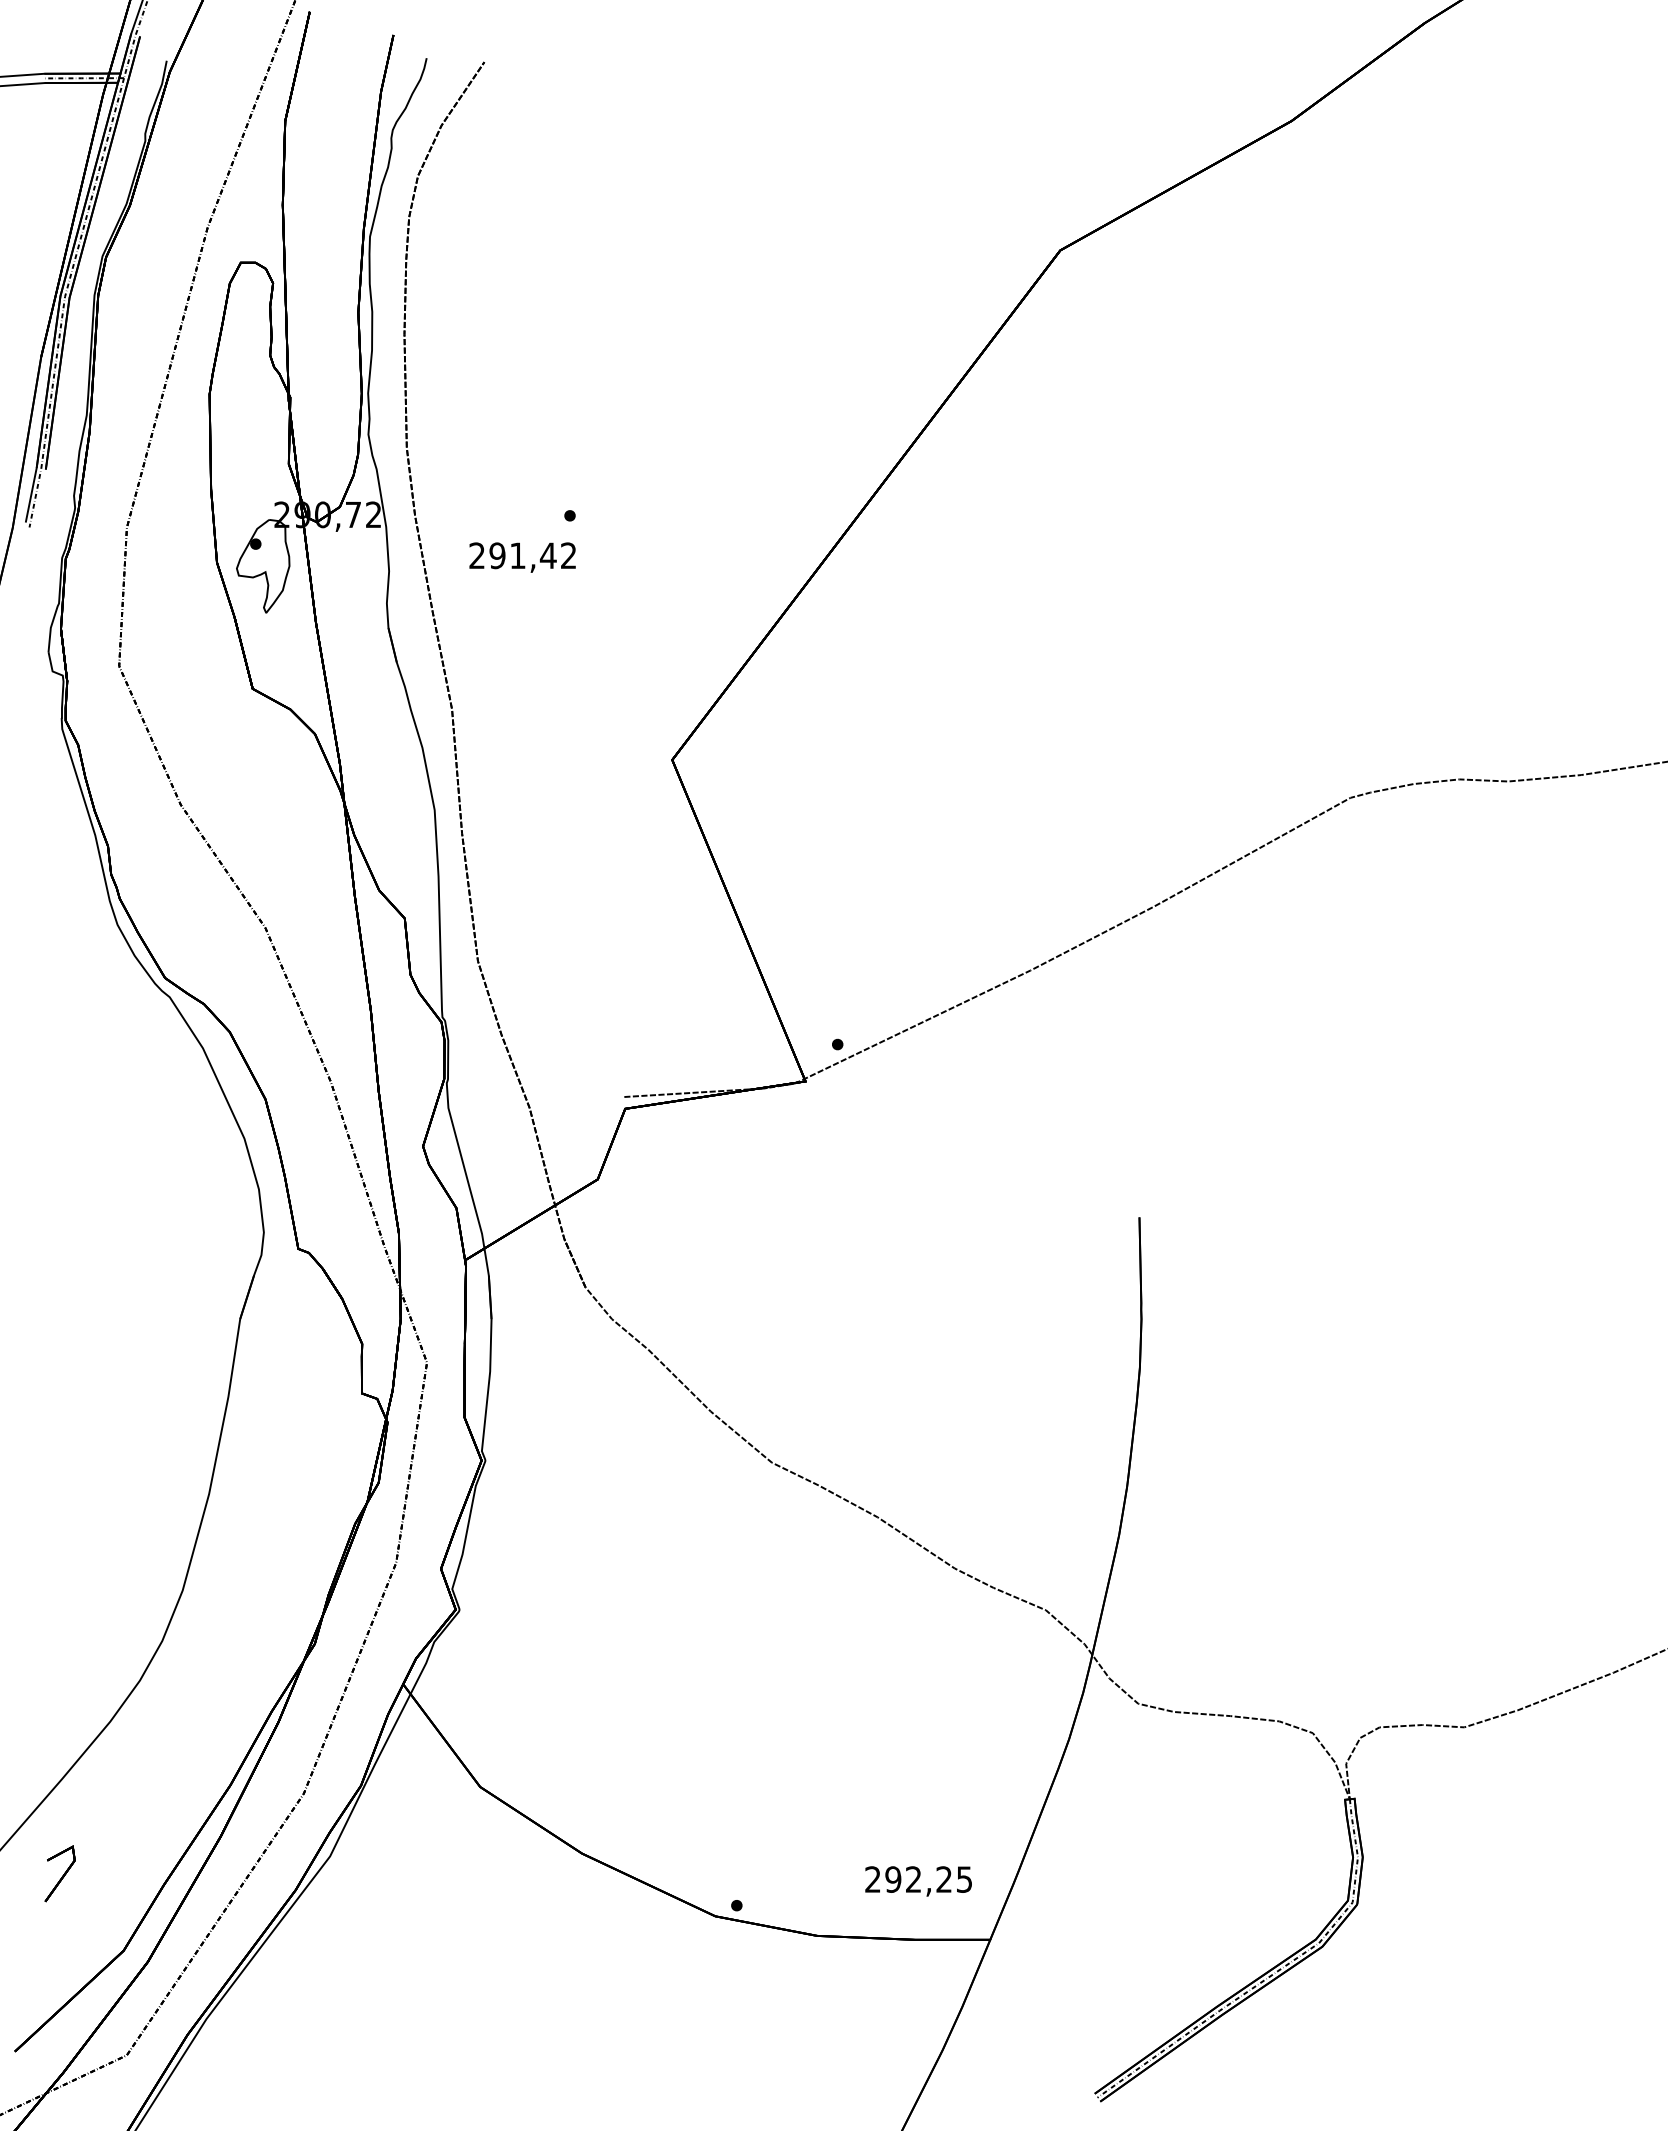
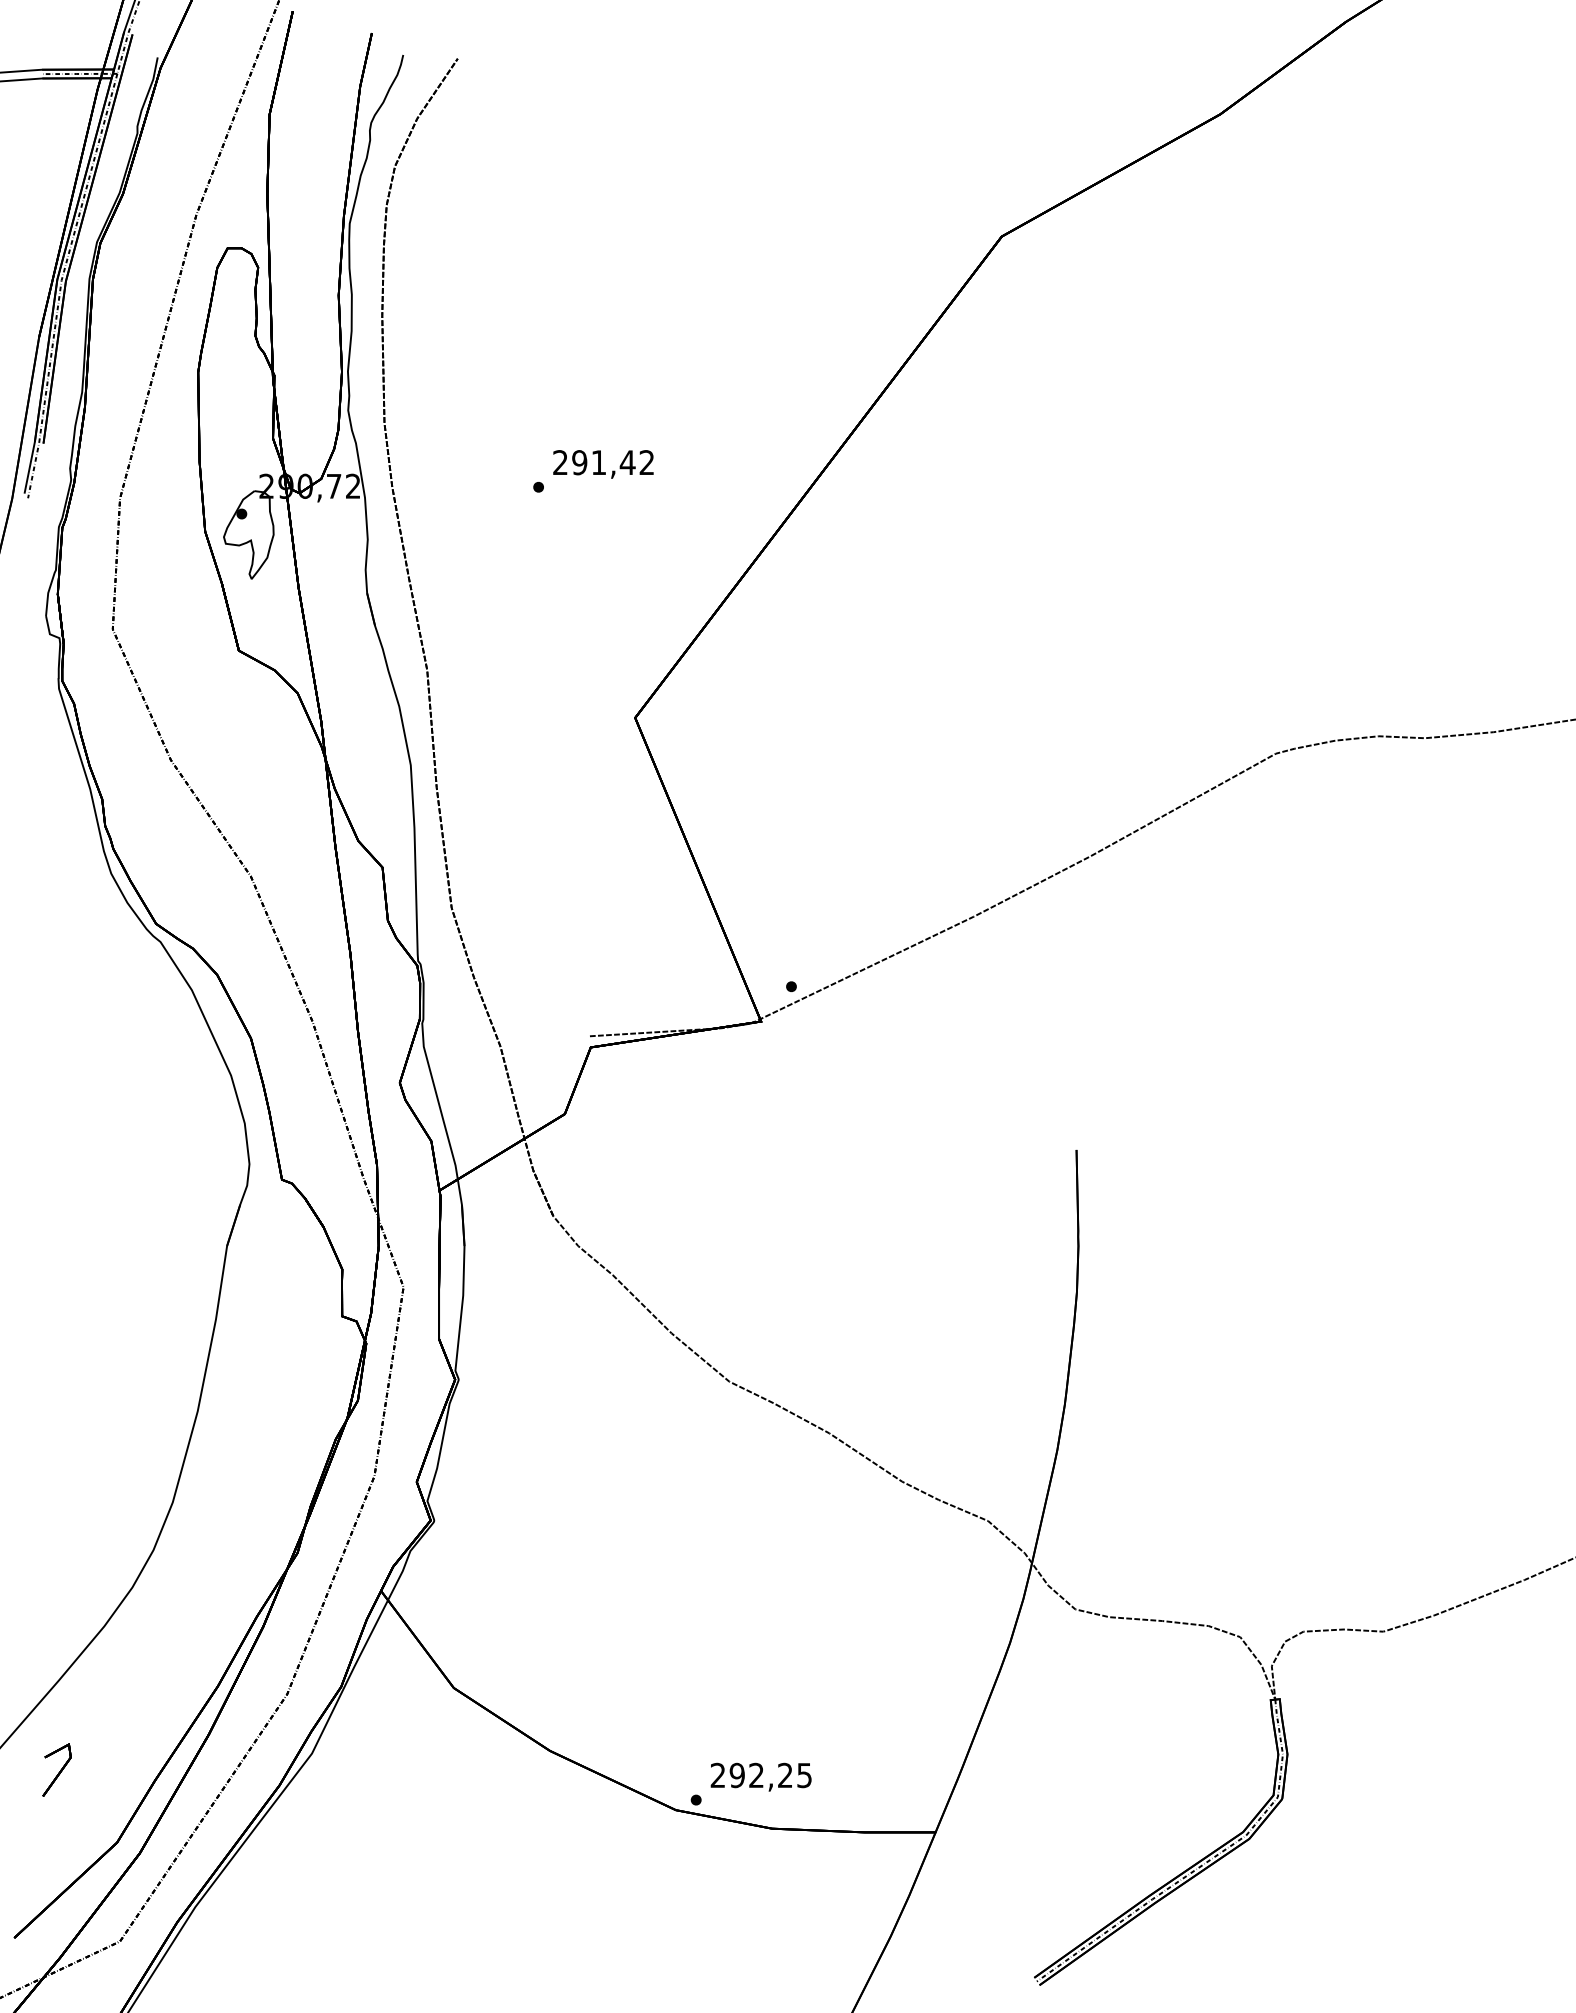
text: (522, 557) -> (603, 464), moved
text: (918, 1881) -> (761, 1777), moved

